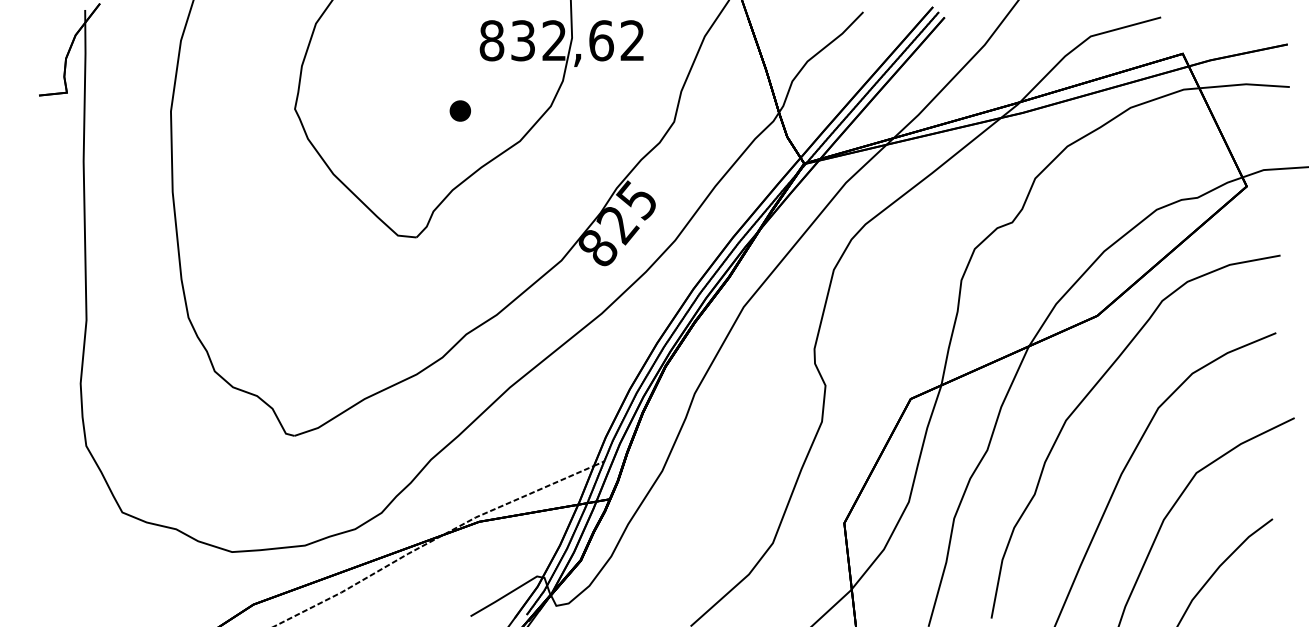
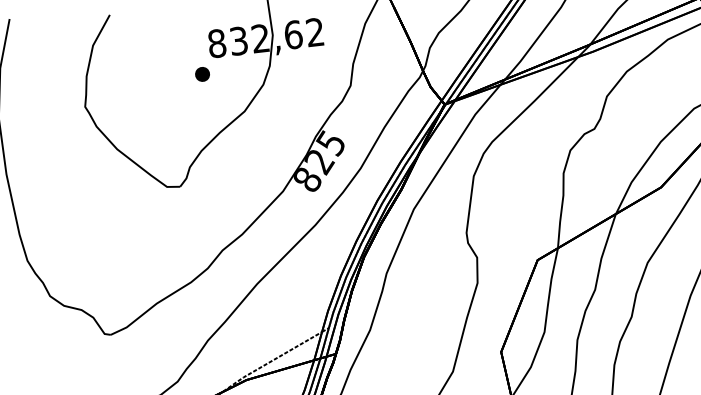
part: (459, 110) -> (201, 74), moved

